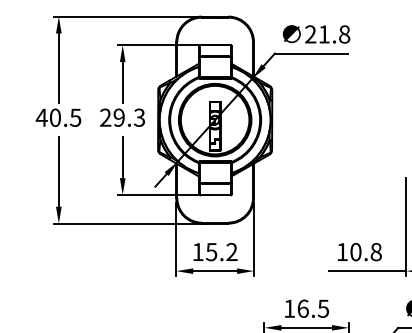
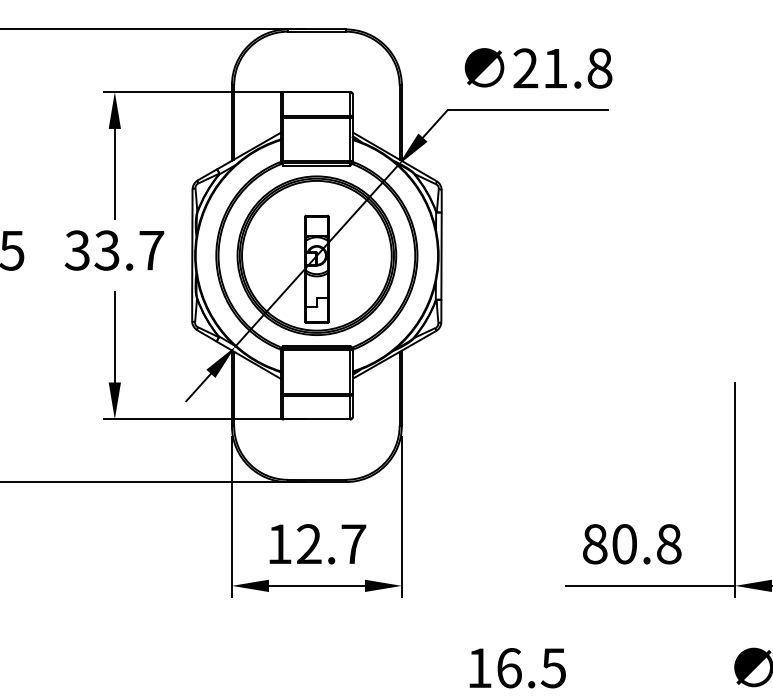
text: (122, 117) -> (114, 249), 29.3 -> 33.7
text: (221, 251) -> (330, 542), 15.2 -> 12.7
text: (342, 252) -> (595, 545), 10.8 -> 80.8

